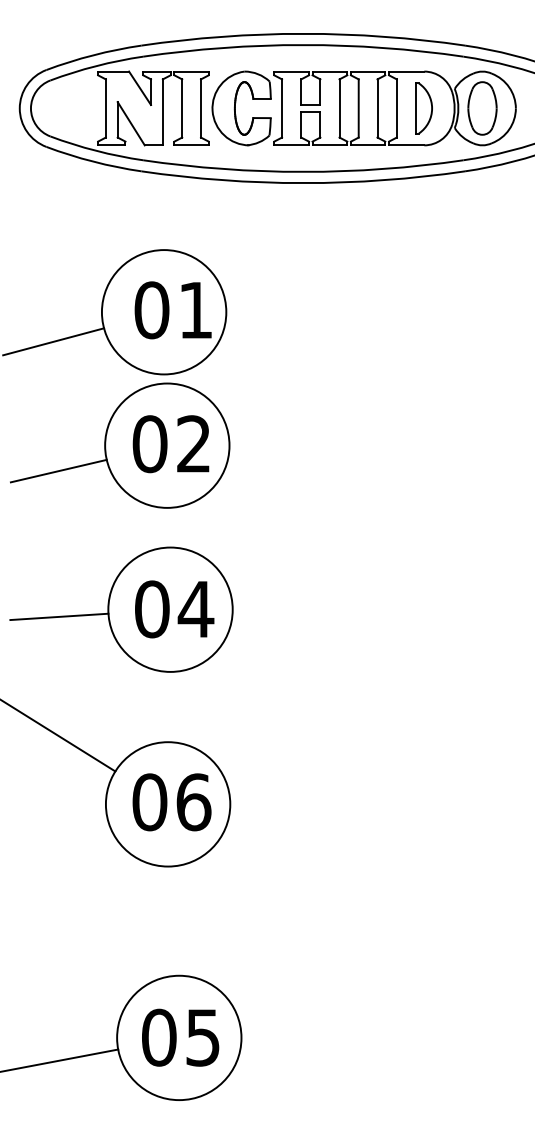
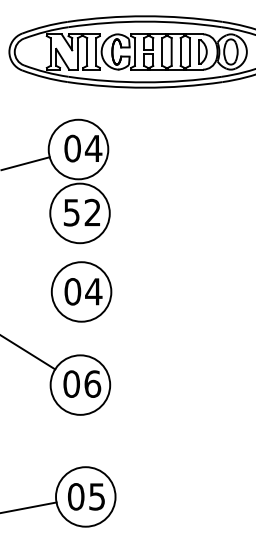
text: (195, 310) -> (93, 148), 01 -> 04
text: (149, 443) -> (71, 212), 02 -> 52
line: (59, 470) -> (28, 225), removed
line: (57, 615) -> (27, 294), removed

